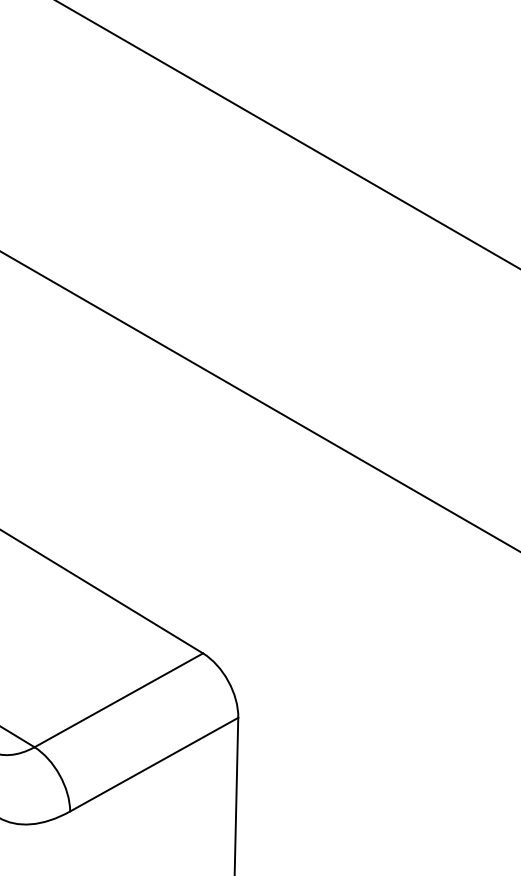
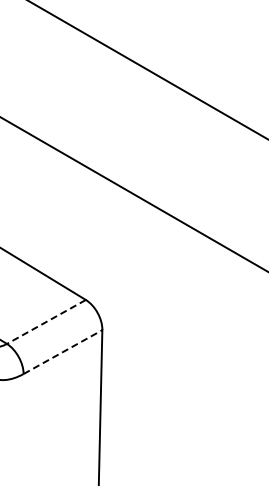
line: (118, 701) -> (46, 322), solid -> dashed
line: (155, 763) -> (63, 351), solid -> dashed

